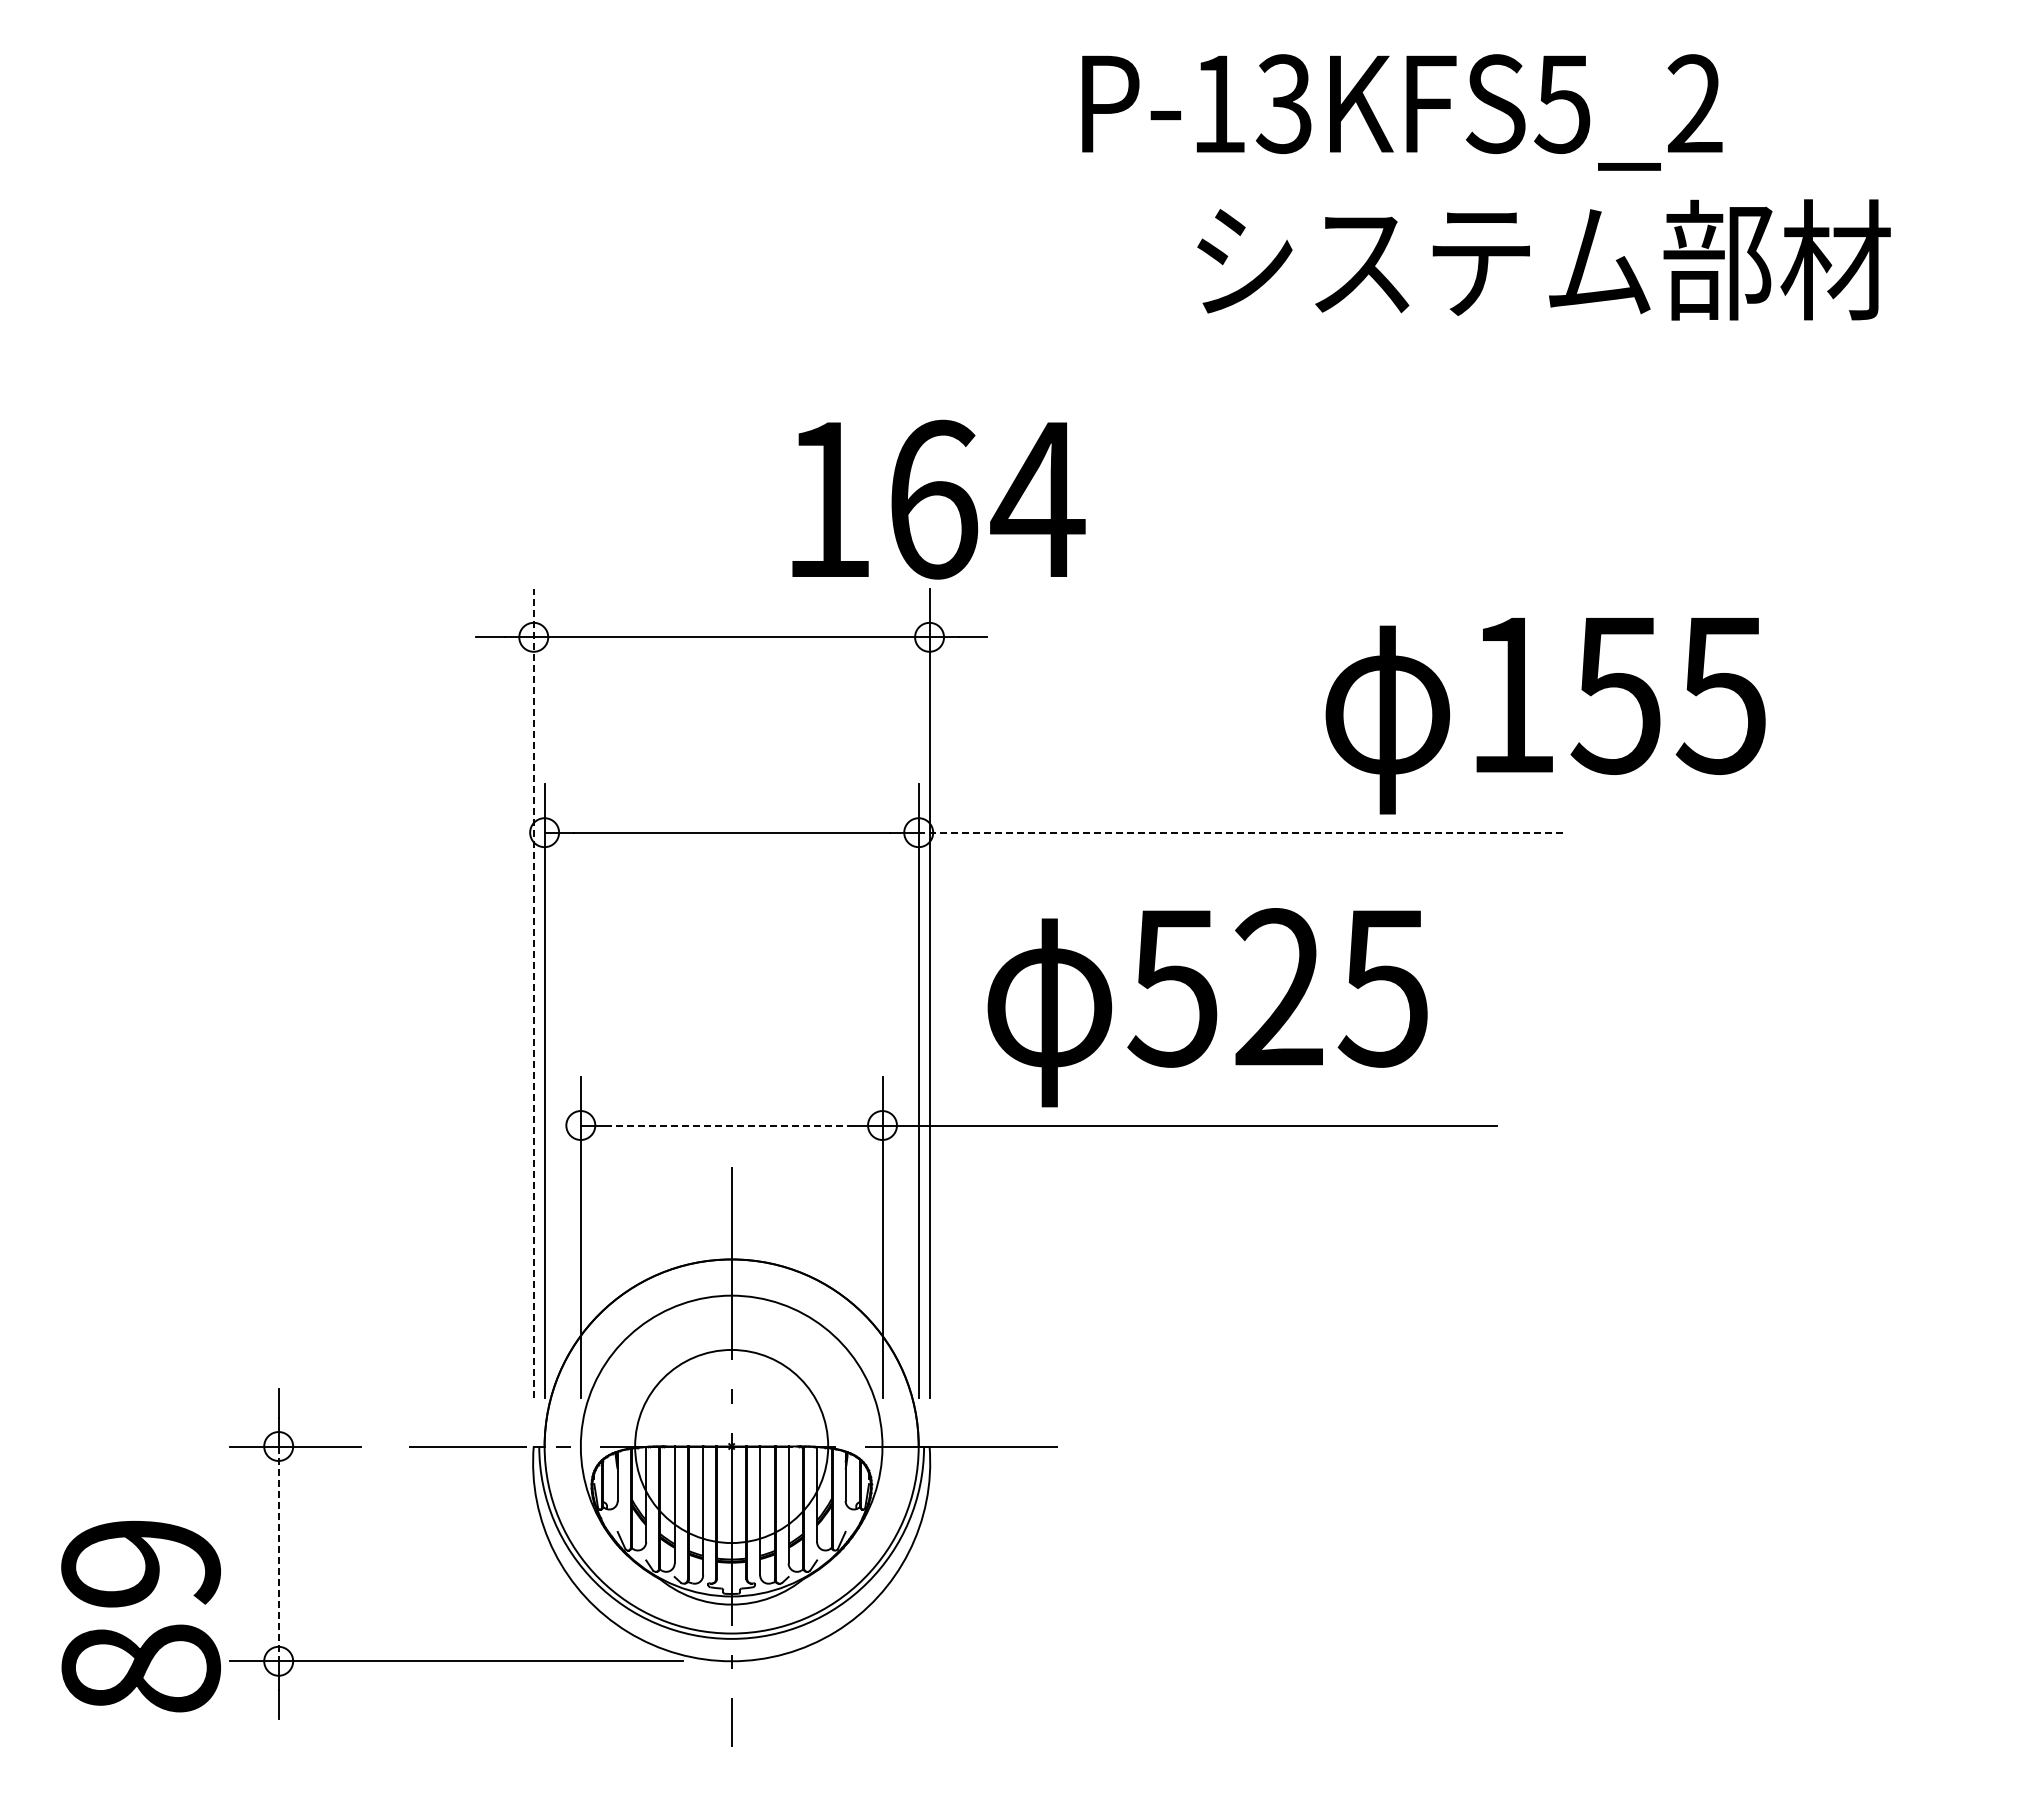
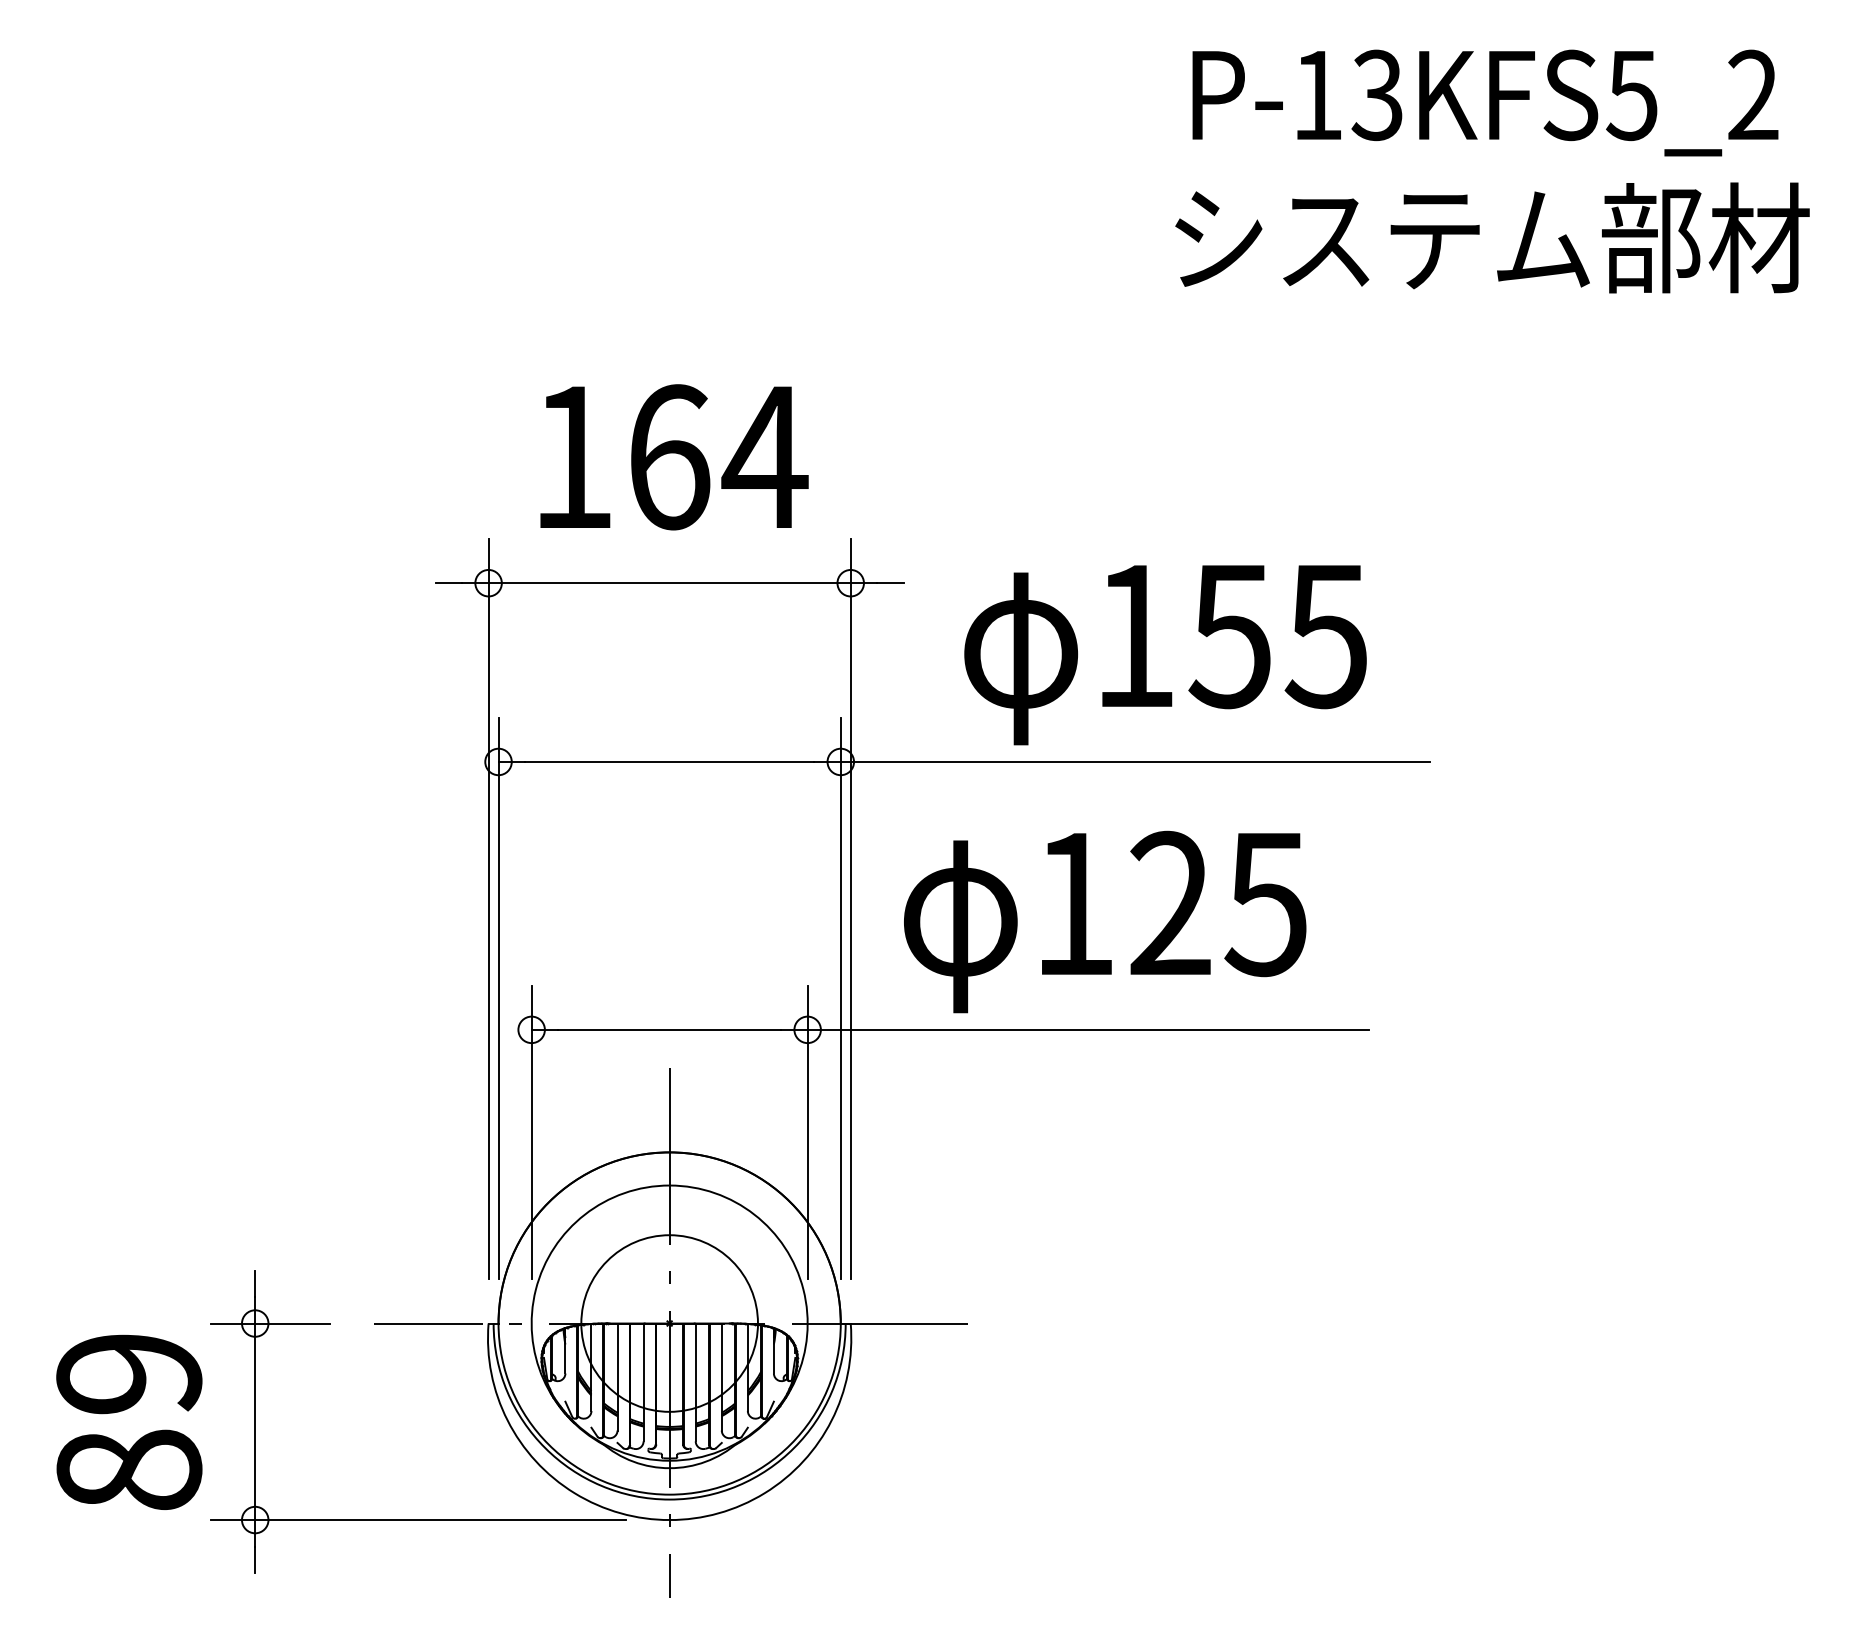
text: (1402, 112) -> (1485, 103), moved
text: (1543, 259) -> (1492, 237), moved
text: (938, 499) -> (674, 457), moved
text: (1545, 716) -> (1165, 655), moved
line: (1240, 832) -> (1135, 761), dashed -> solid
text: (1172, 988) -> (1072, 904), 525 -> 125
line: (533, 993) -> (488, 909), dashed -> solid
line: (731, 1125) -> (669, 1029), dashed -> solid
line: (278, 1554) -> (255, 1422), dashed -> solid
text: (140, 1616) -> (128, 1422), moved

